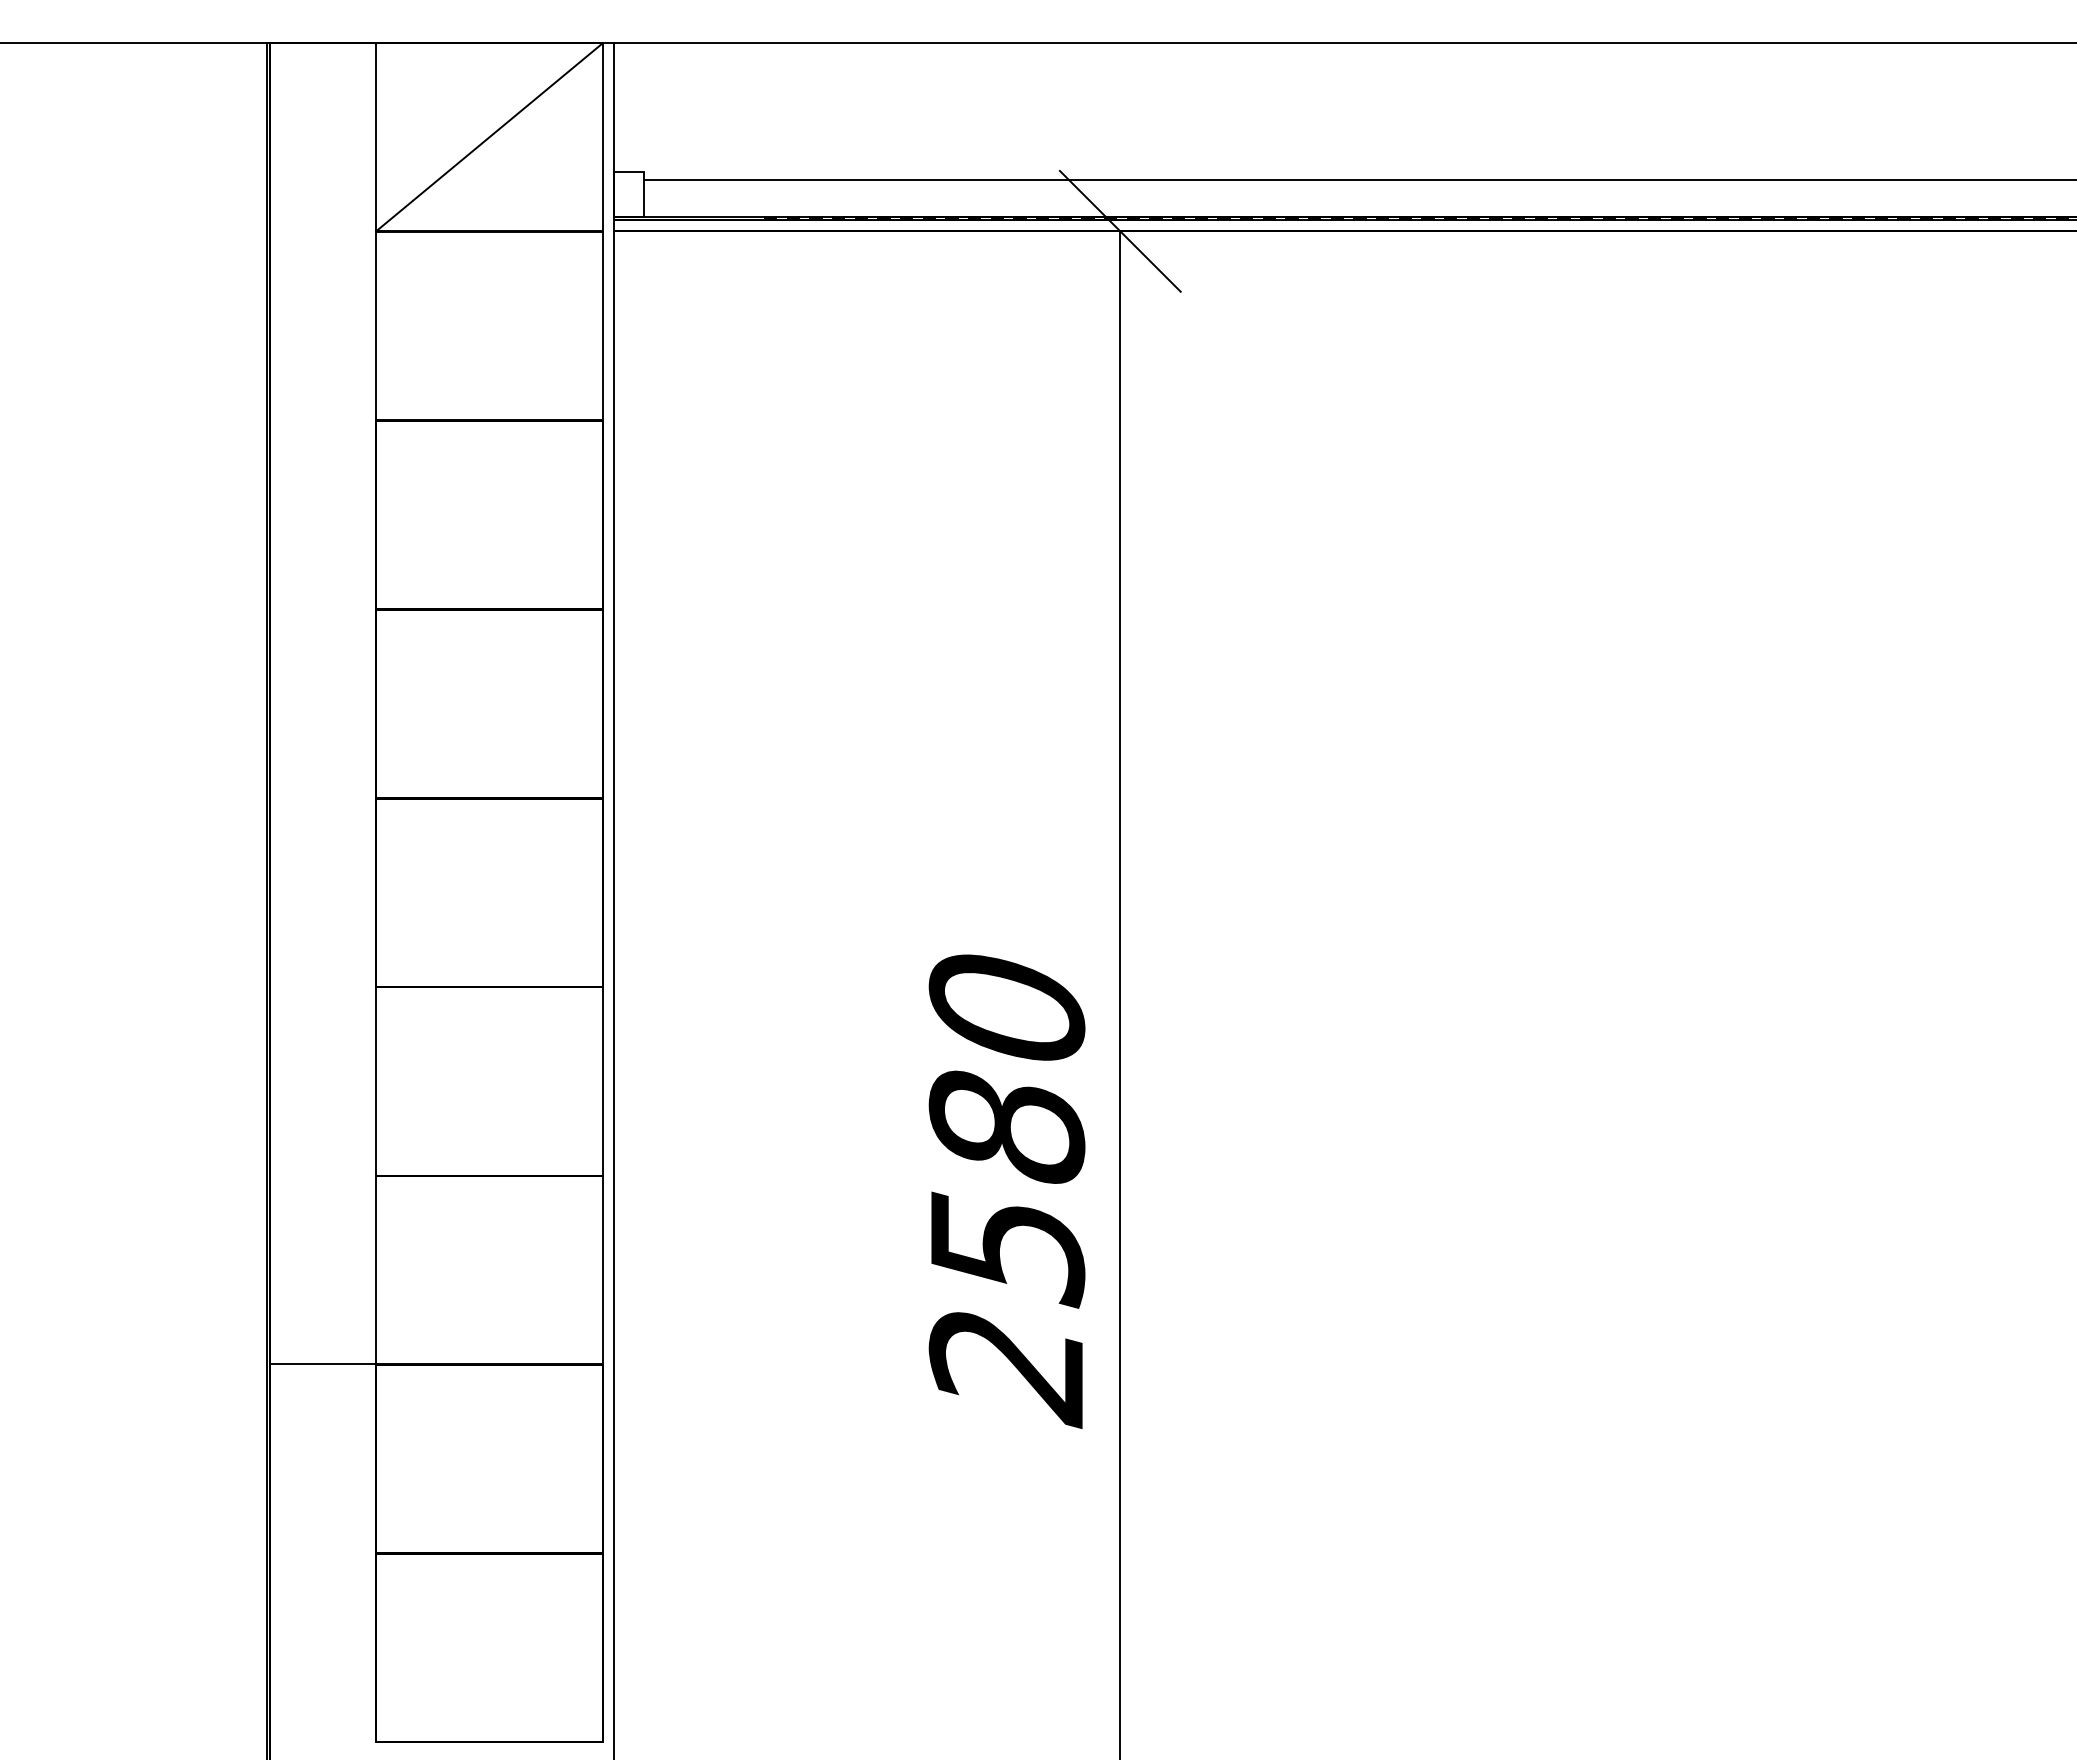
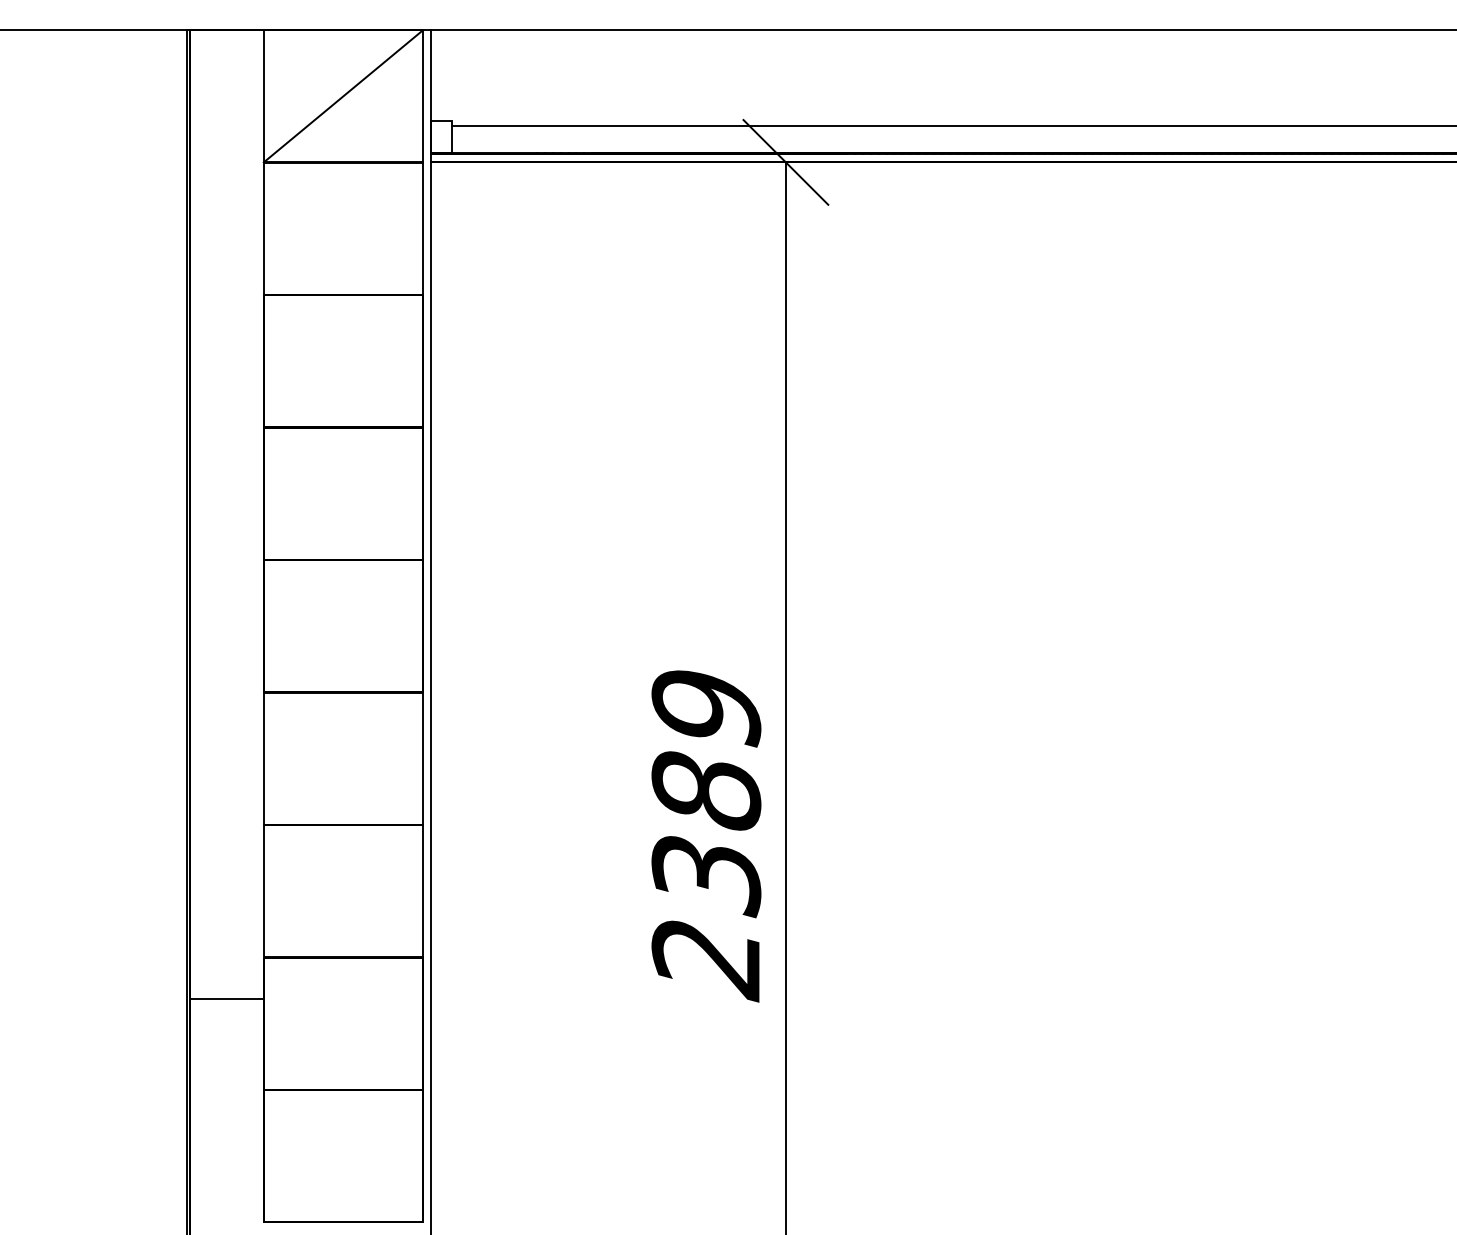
text: (1006, 1131) -> (706, 793), 2580 -> 2389
line: (323, 1364) -> (226, 998), moved

